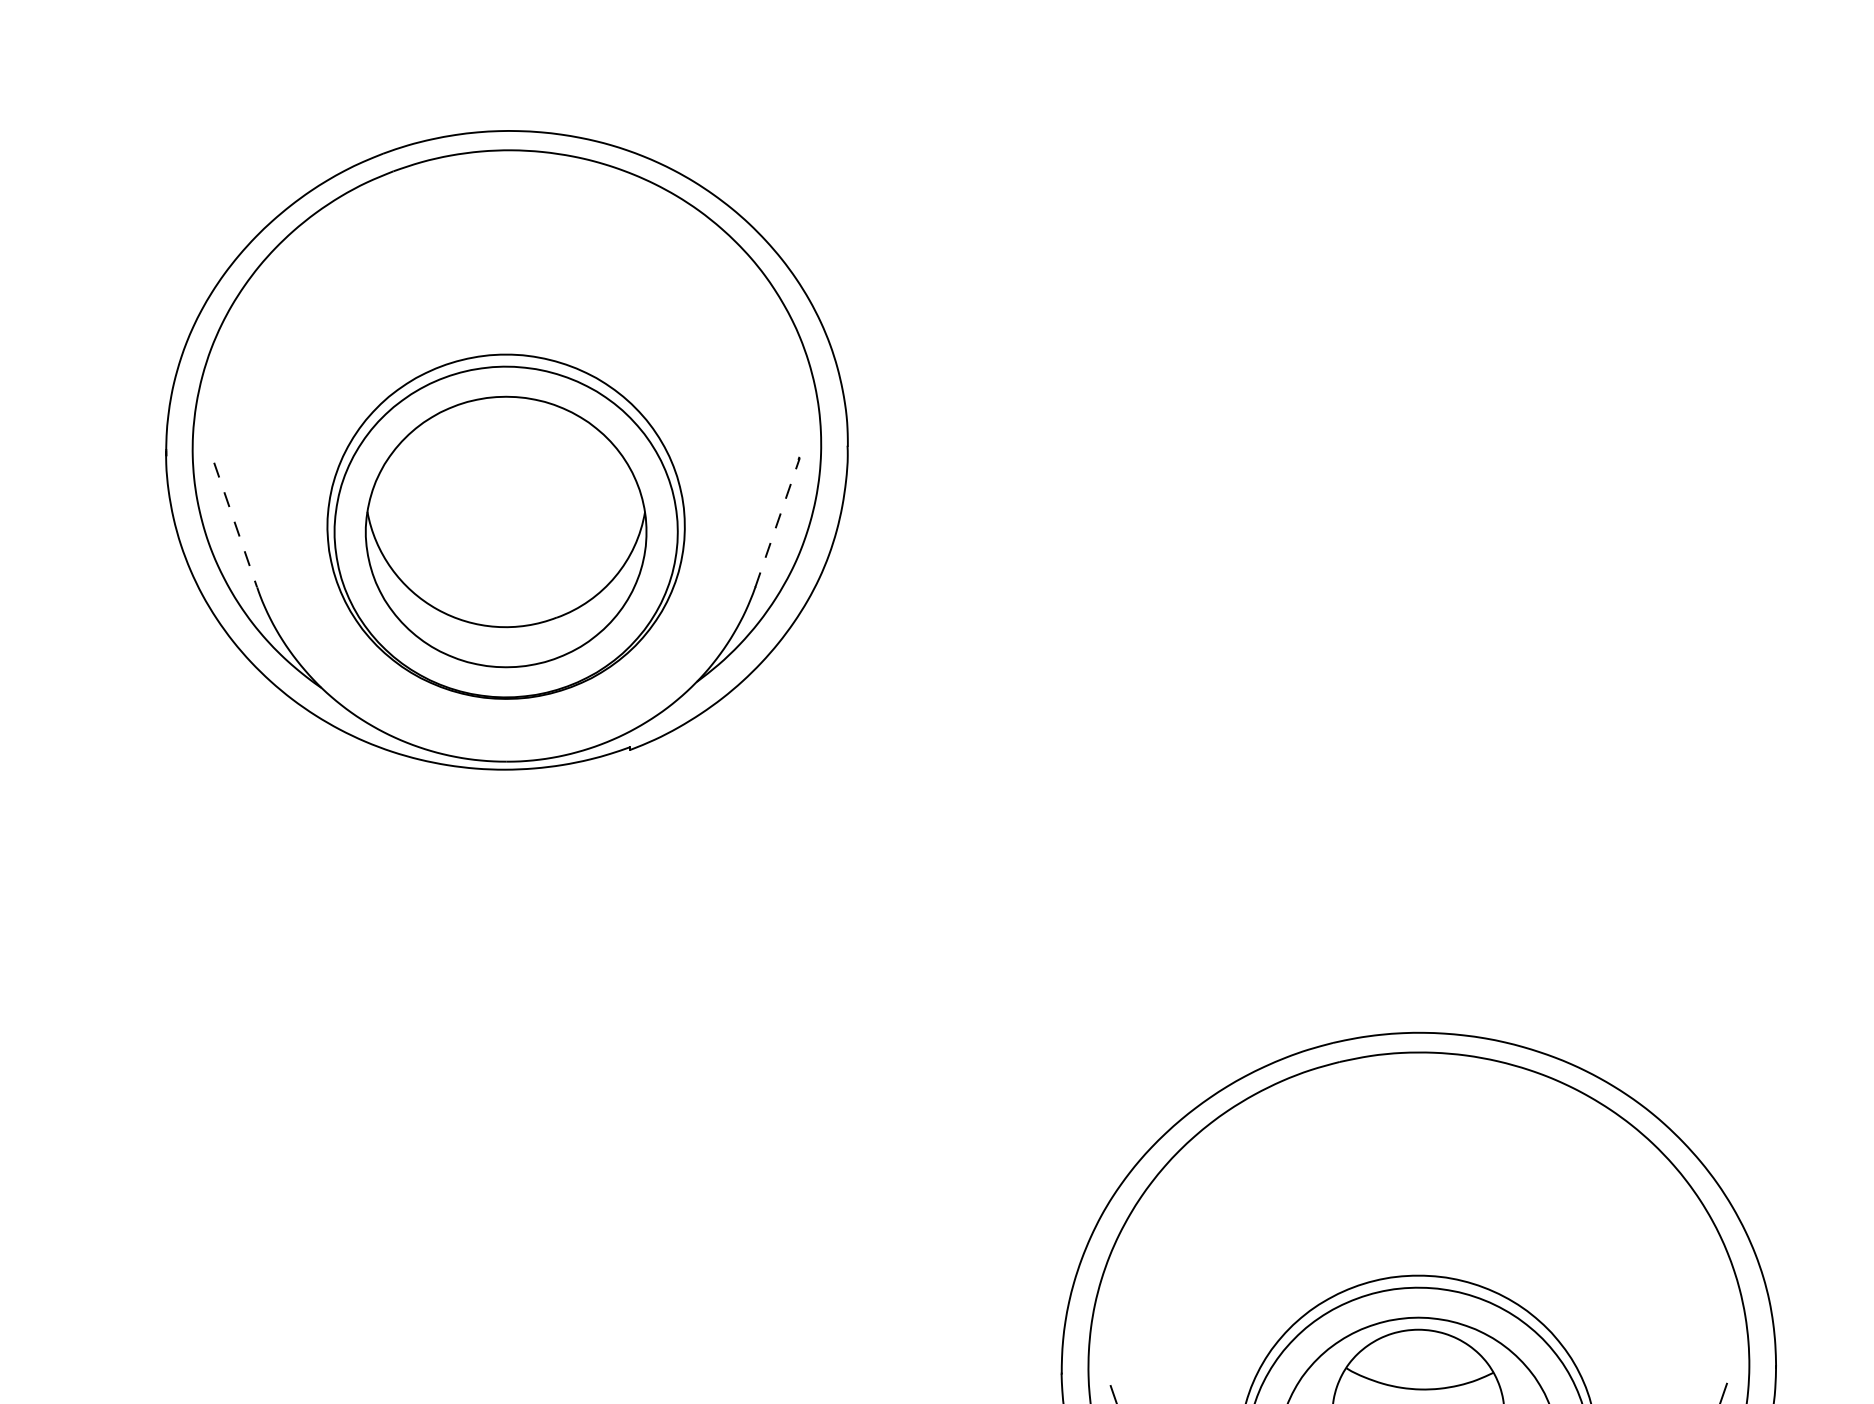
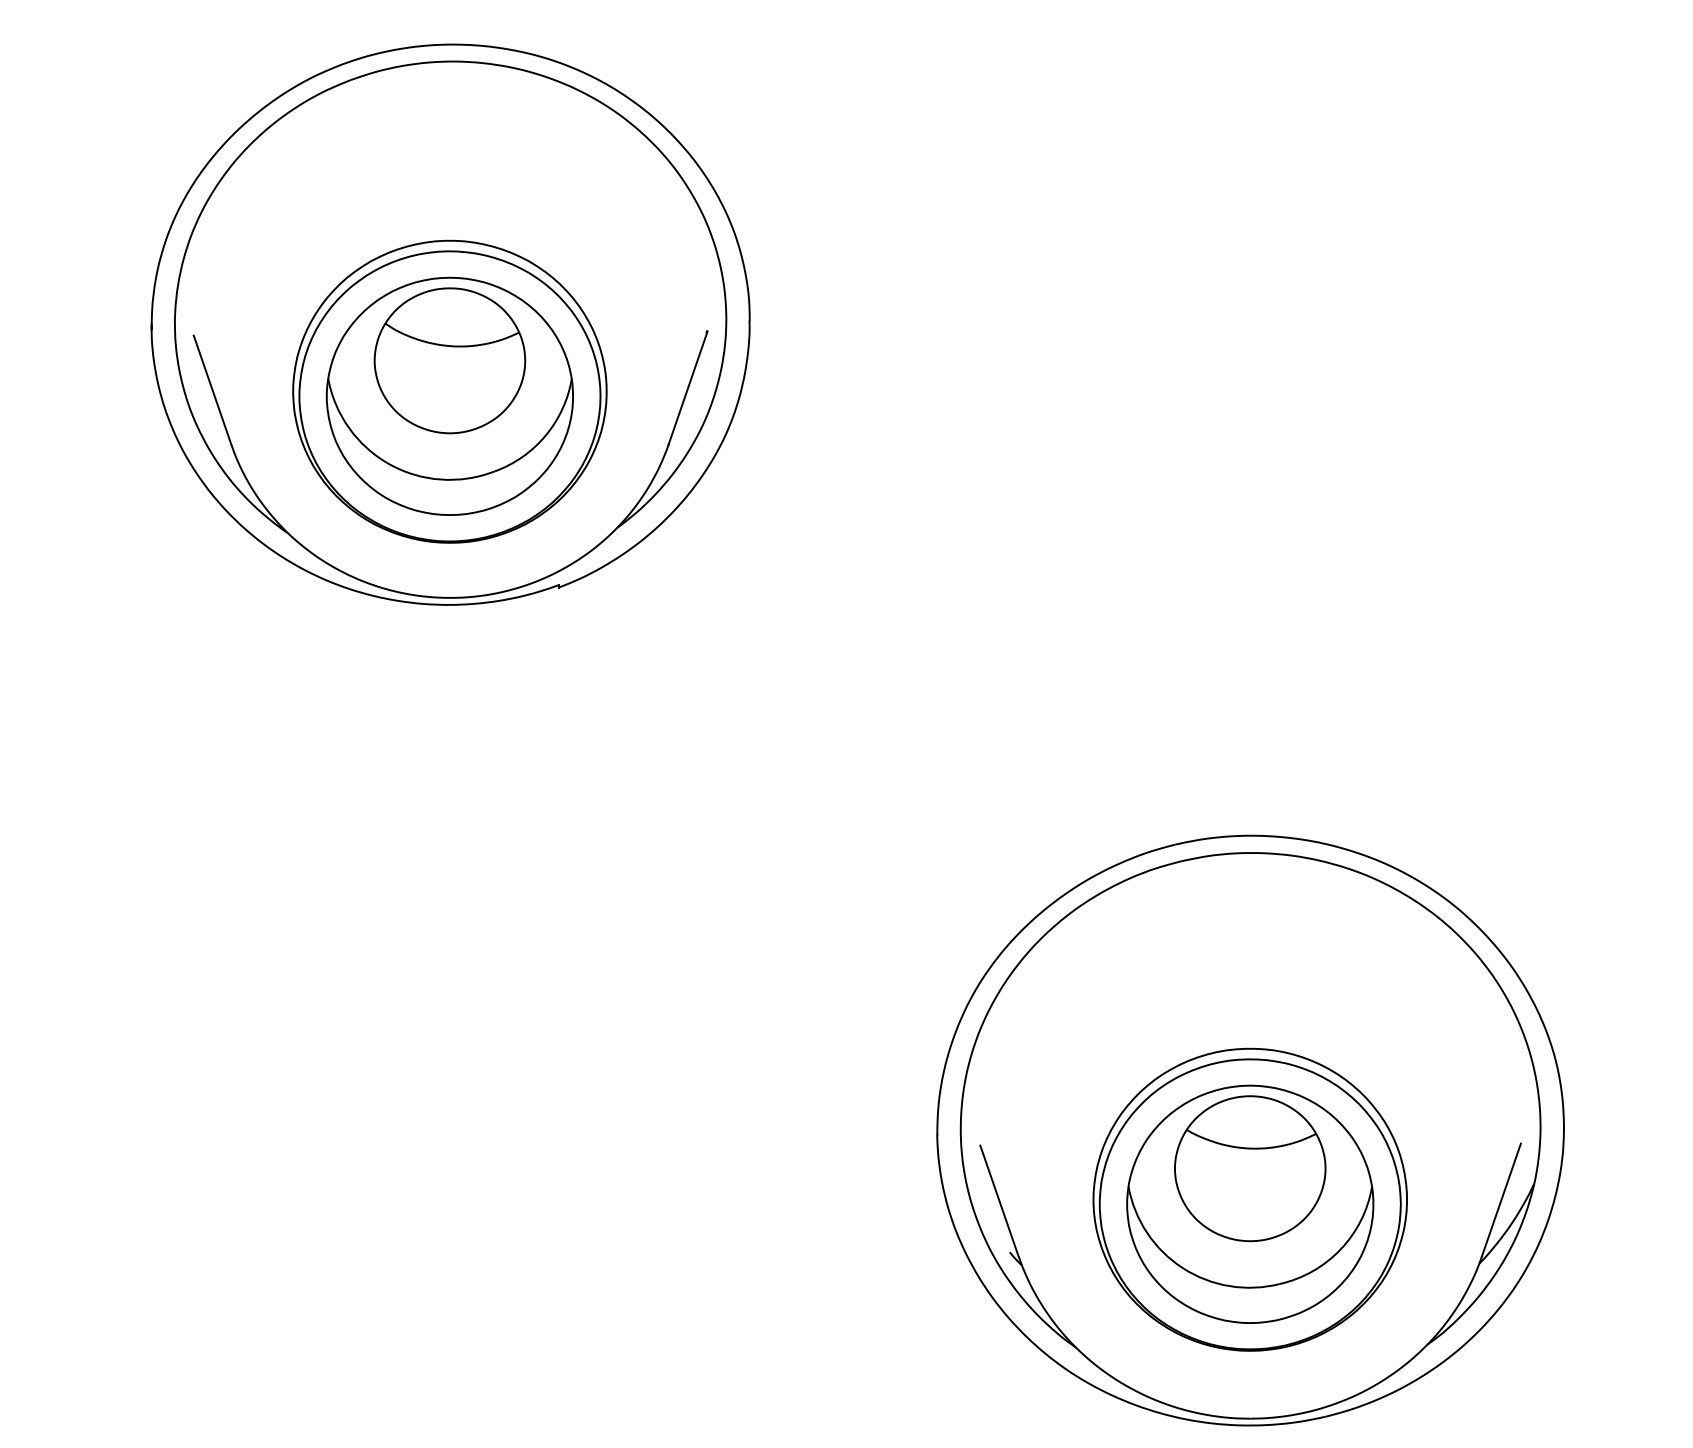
part: (505, 491) -> (449, 360), added
line: (778, 523) -> (688, 388), dashed -> solid
line: (235, 525) -> (212, 390), dashed -> solid

